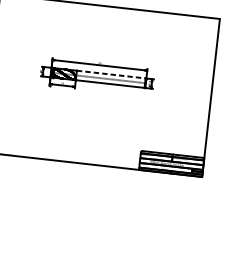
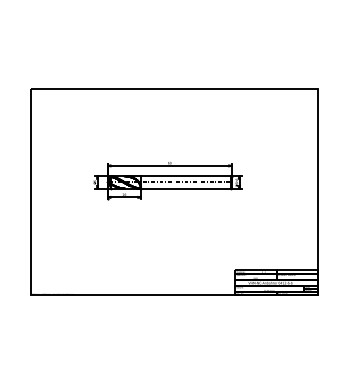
line: (110, 74) -> (185, 176), dashed -> solid

